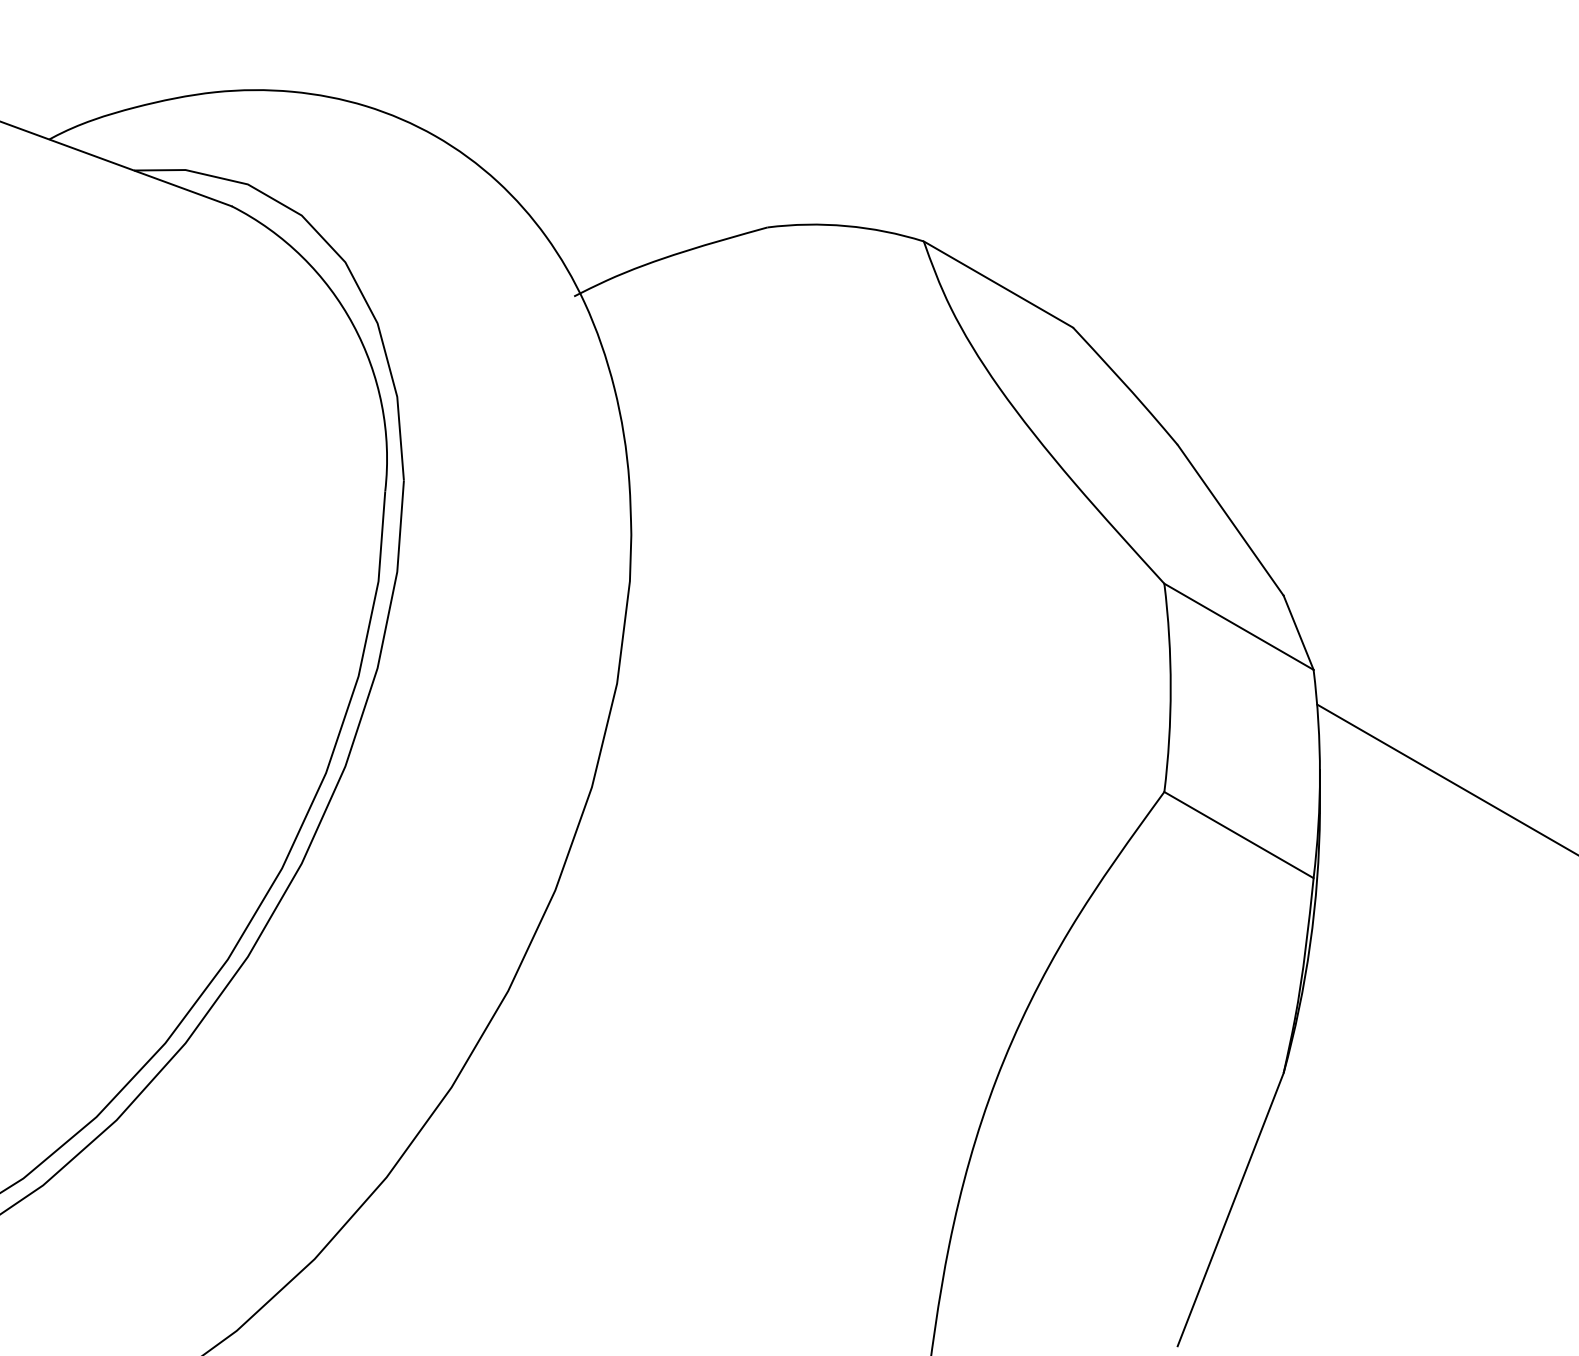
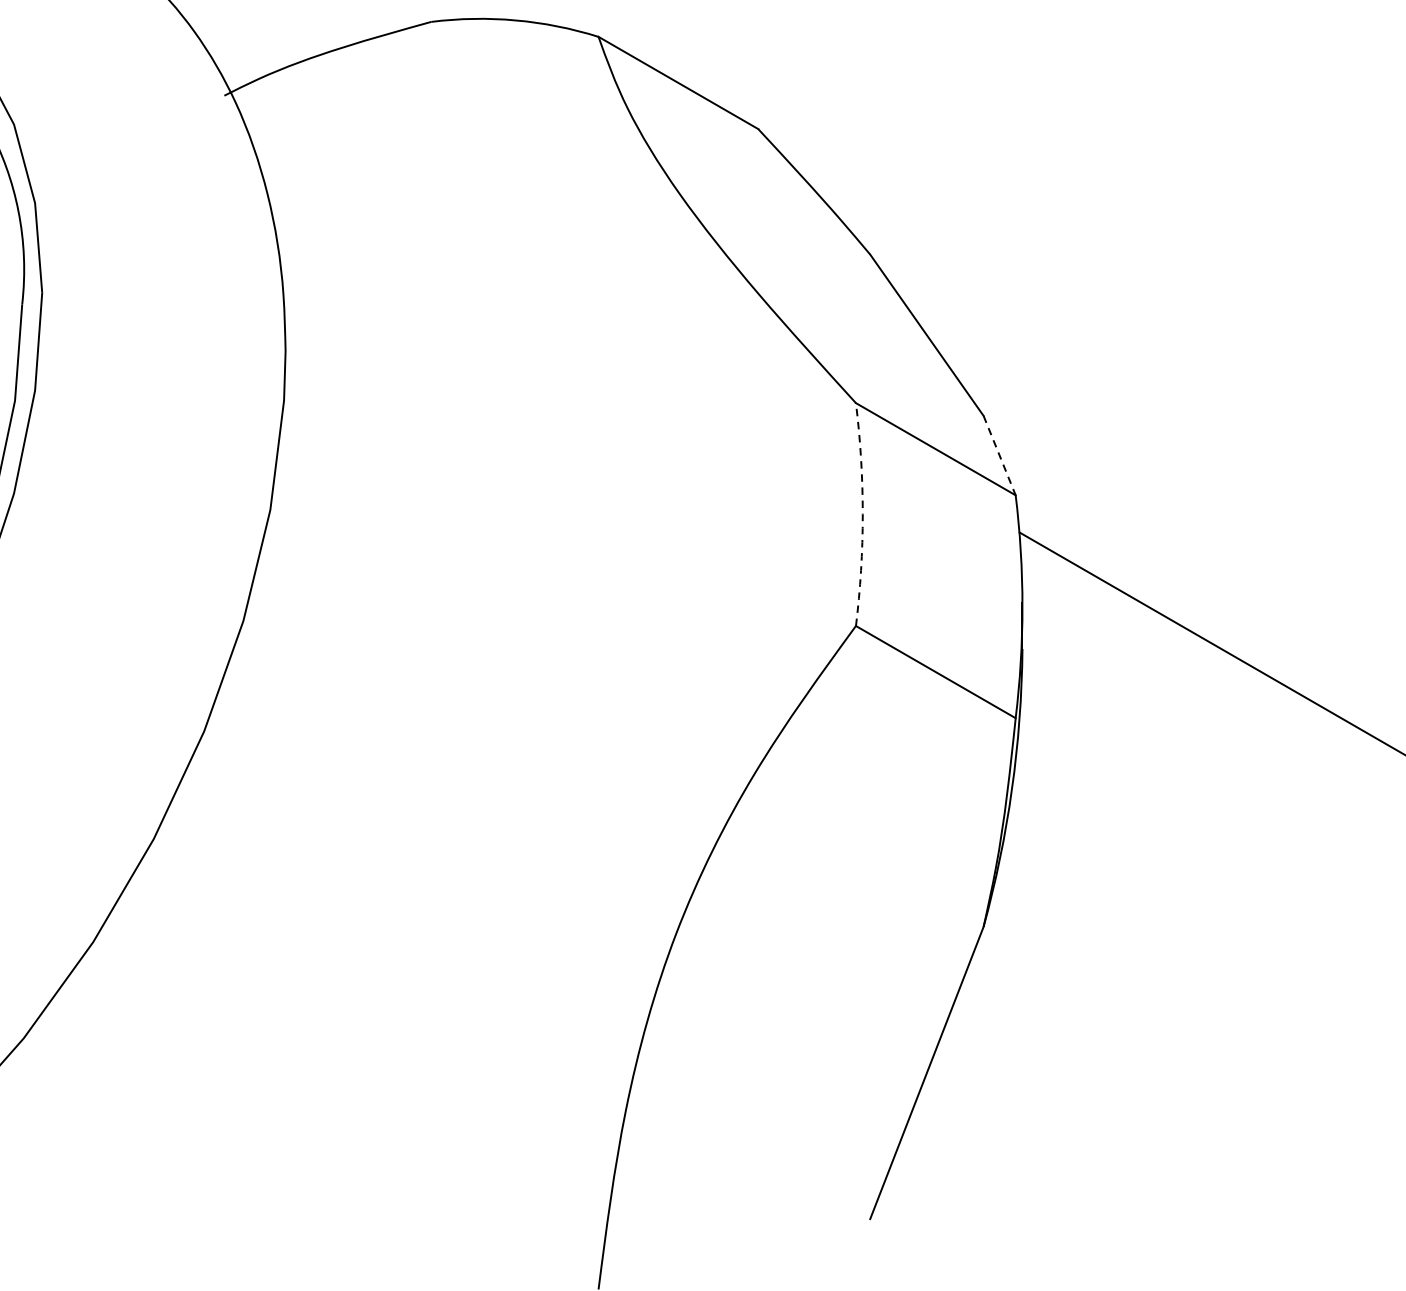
line: (1298, 633) -> (999, 456), solid -> dashed
arc: (1170, 687) -> (862, 514), solid -> dashed

